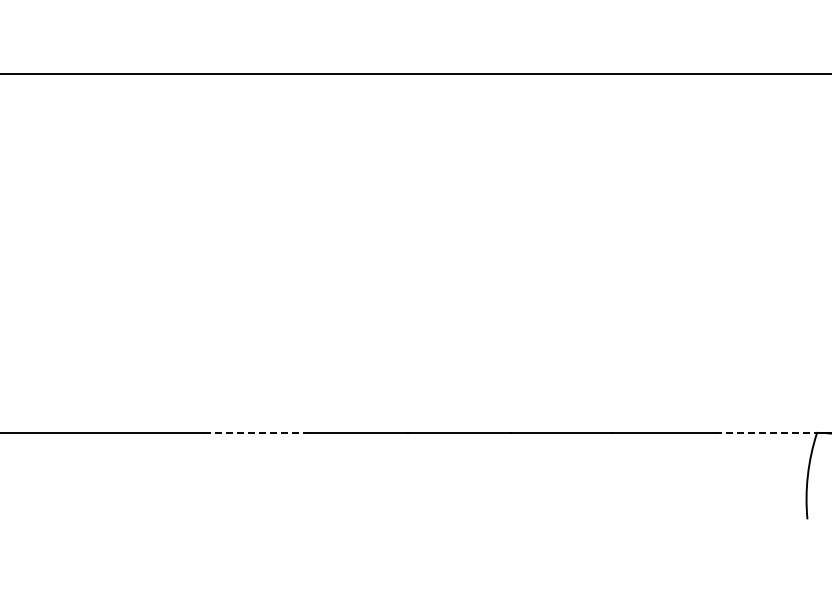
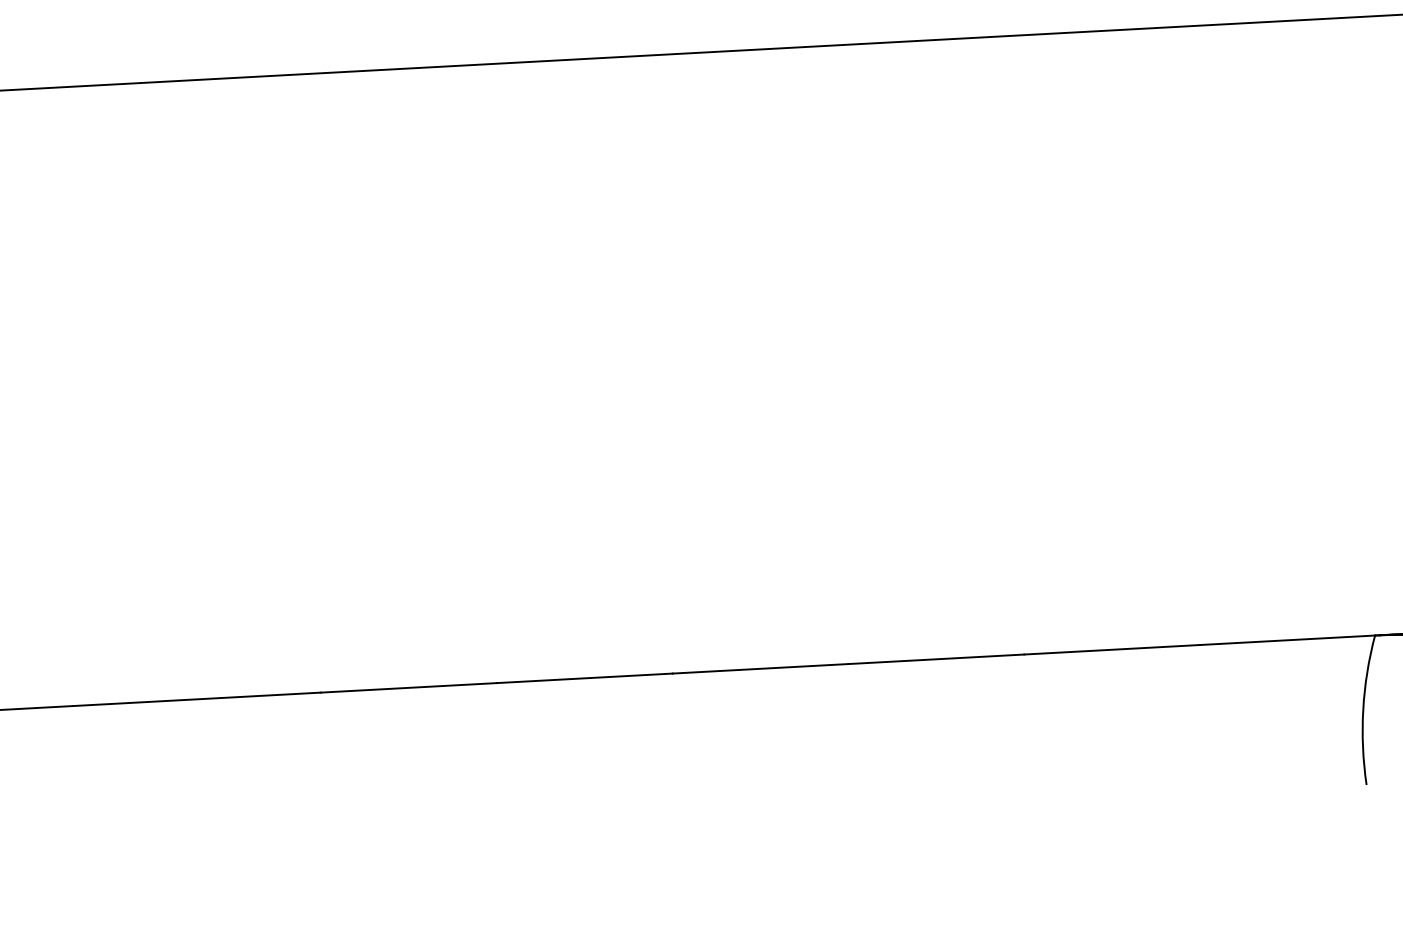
line: (255, 432) -> (409, 687), dashed -> solid
line: (766, 432) -> (1288, 639), dashed -> solid

